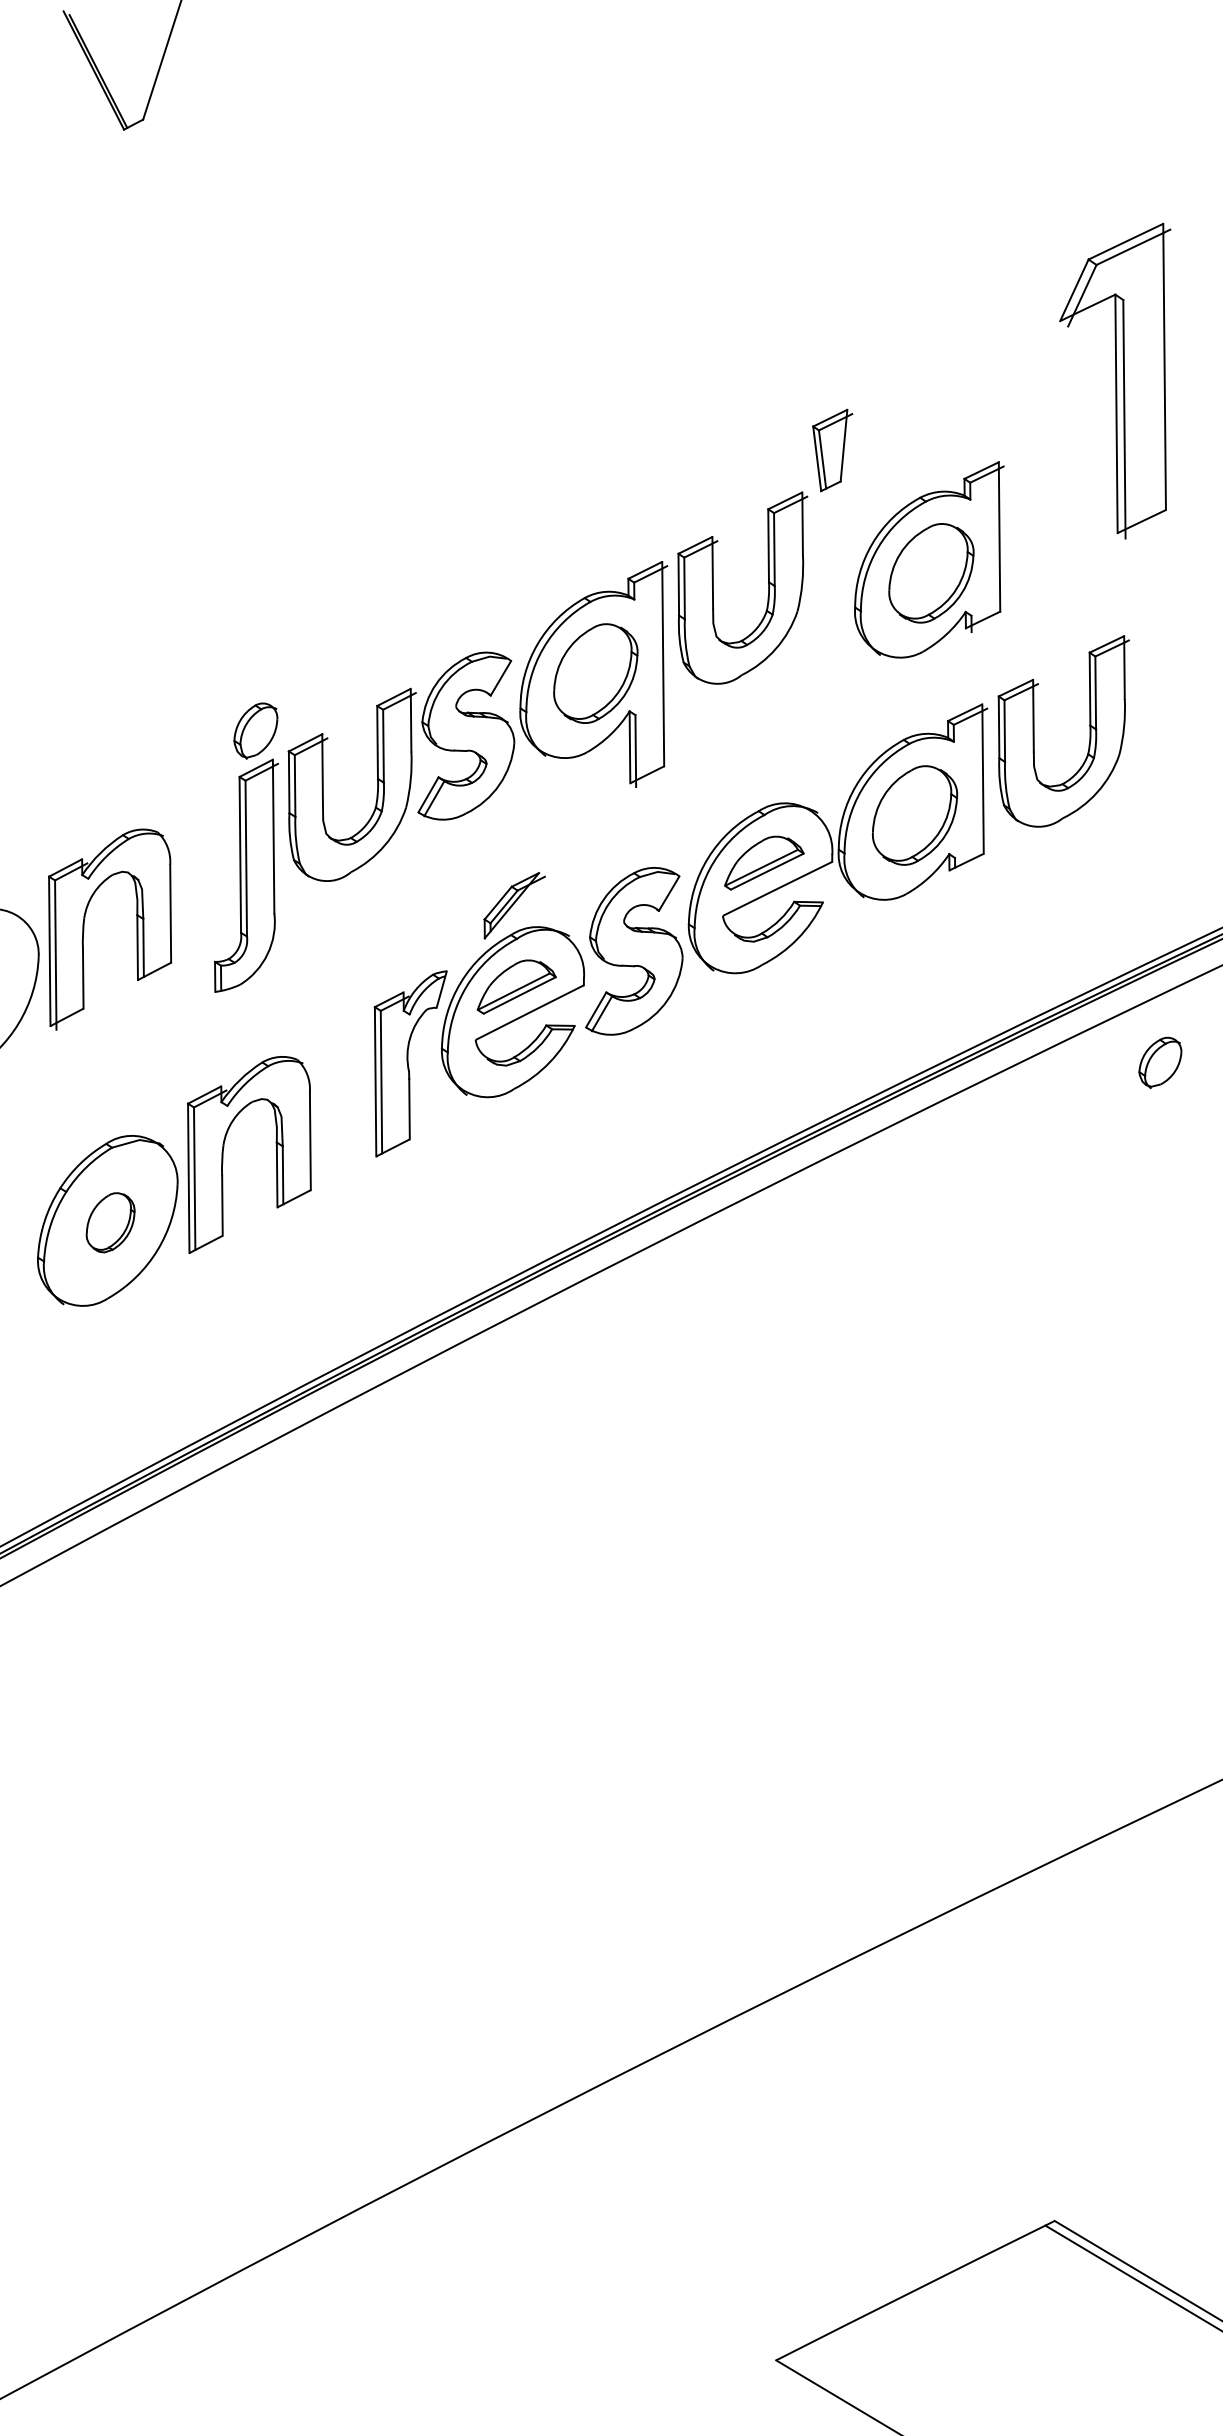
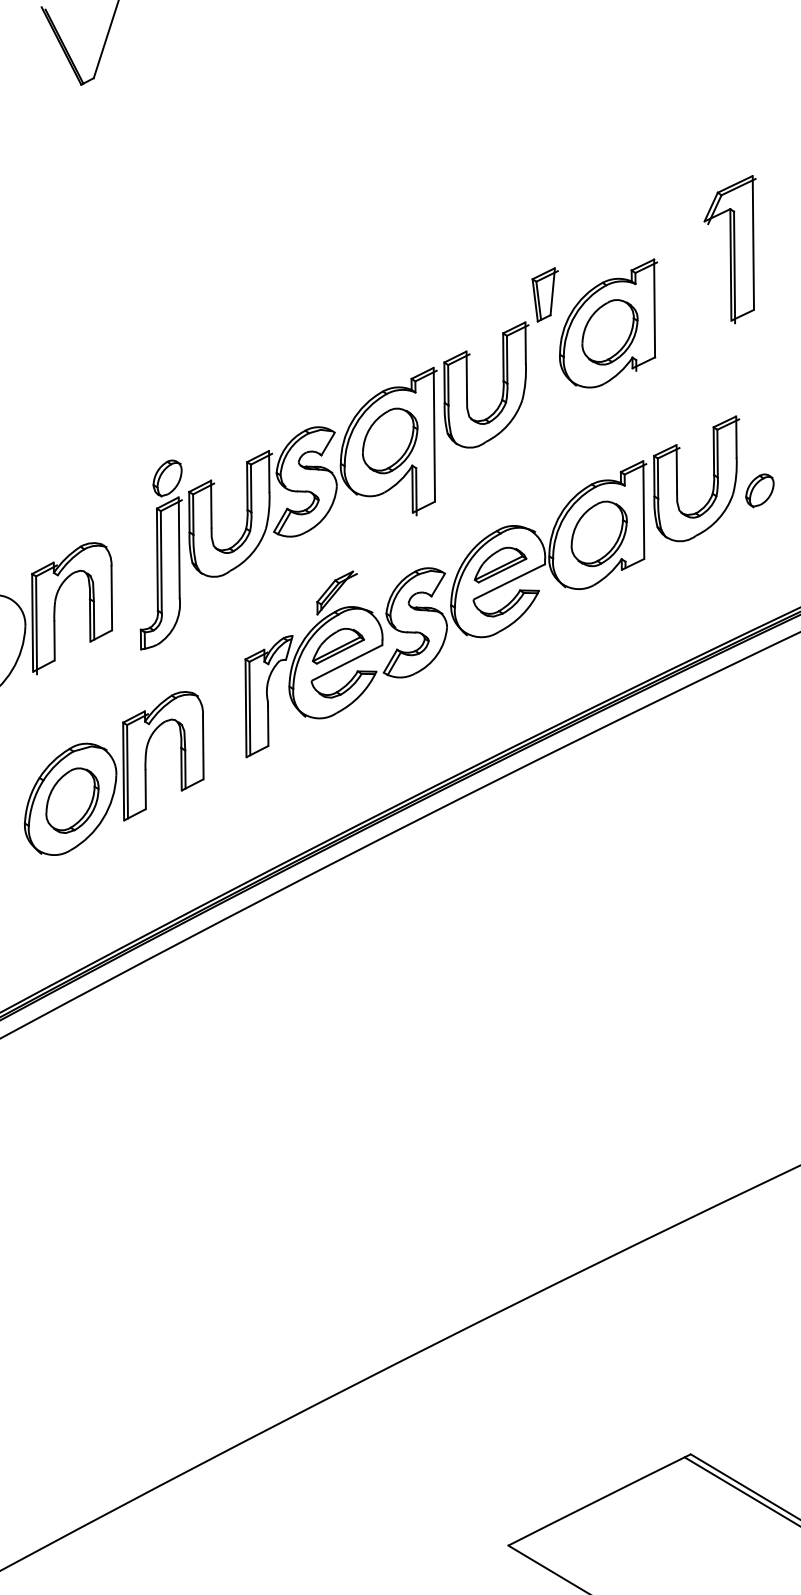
part: (1113, 381) -> (729, 249), size x0.71
part: (929, 559) -> (608, 323), moved
part: (1159, 1062) -> (759, 490), moved
part: (110, 1222) -> (72, 800), size x1.67

